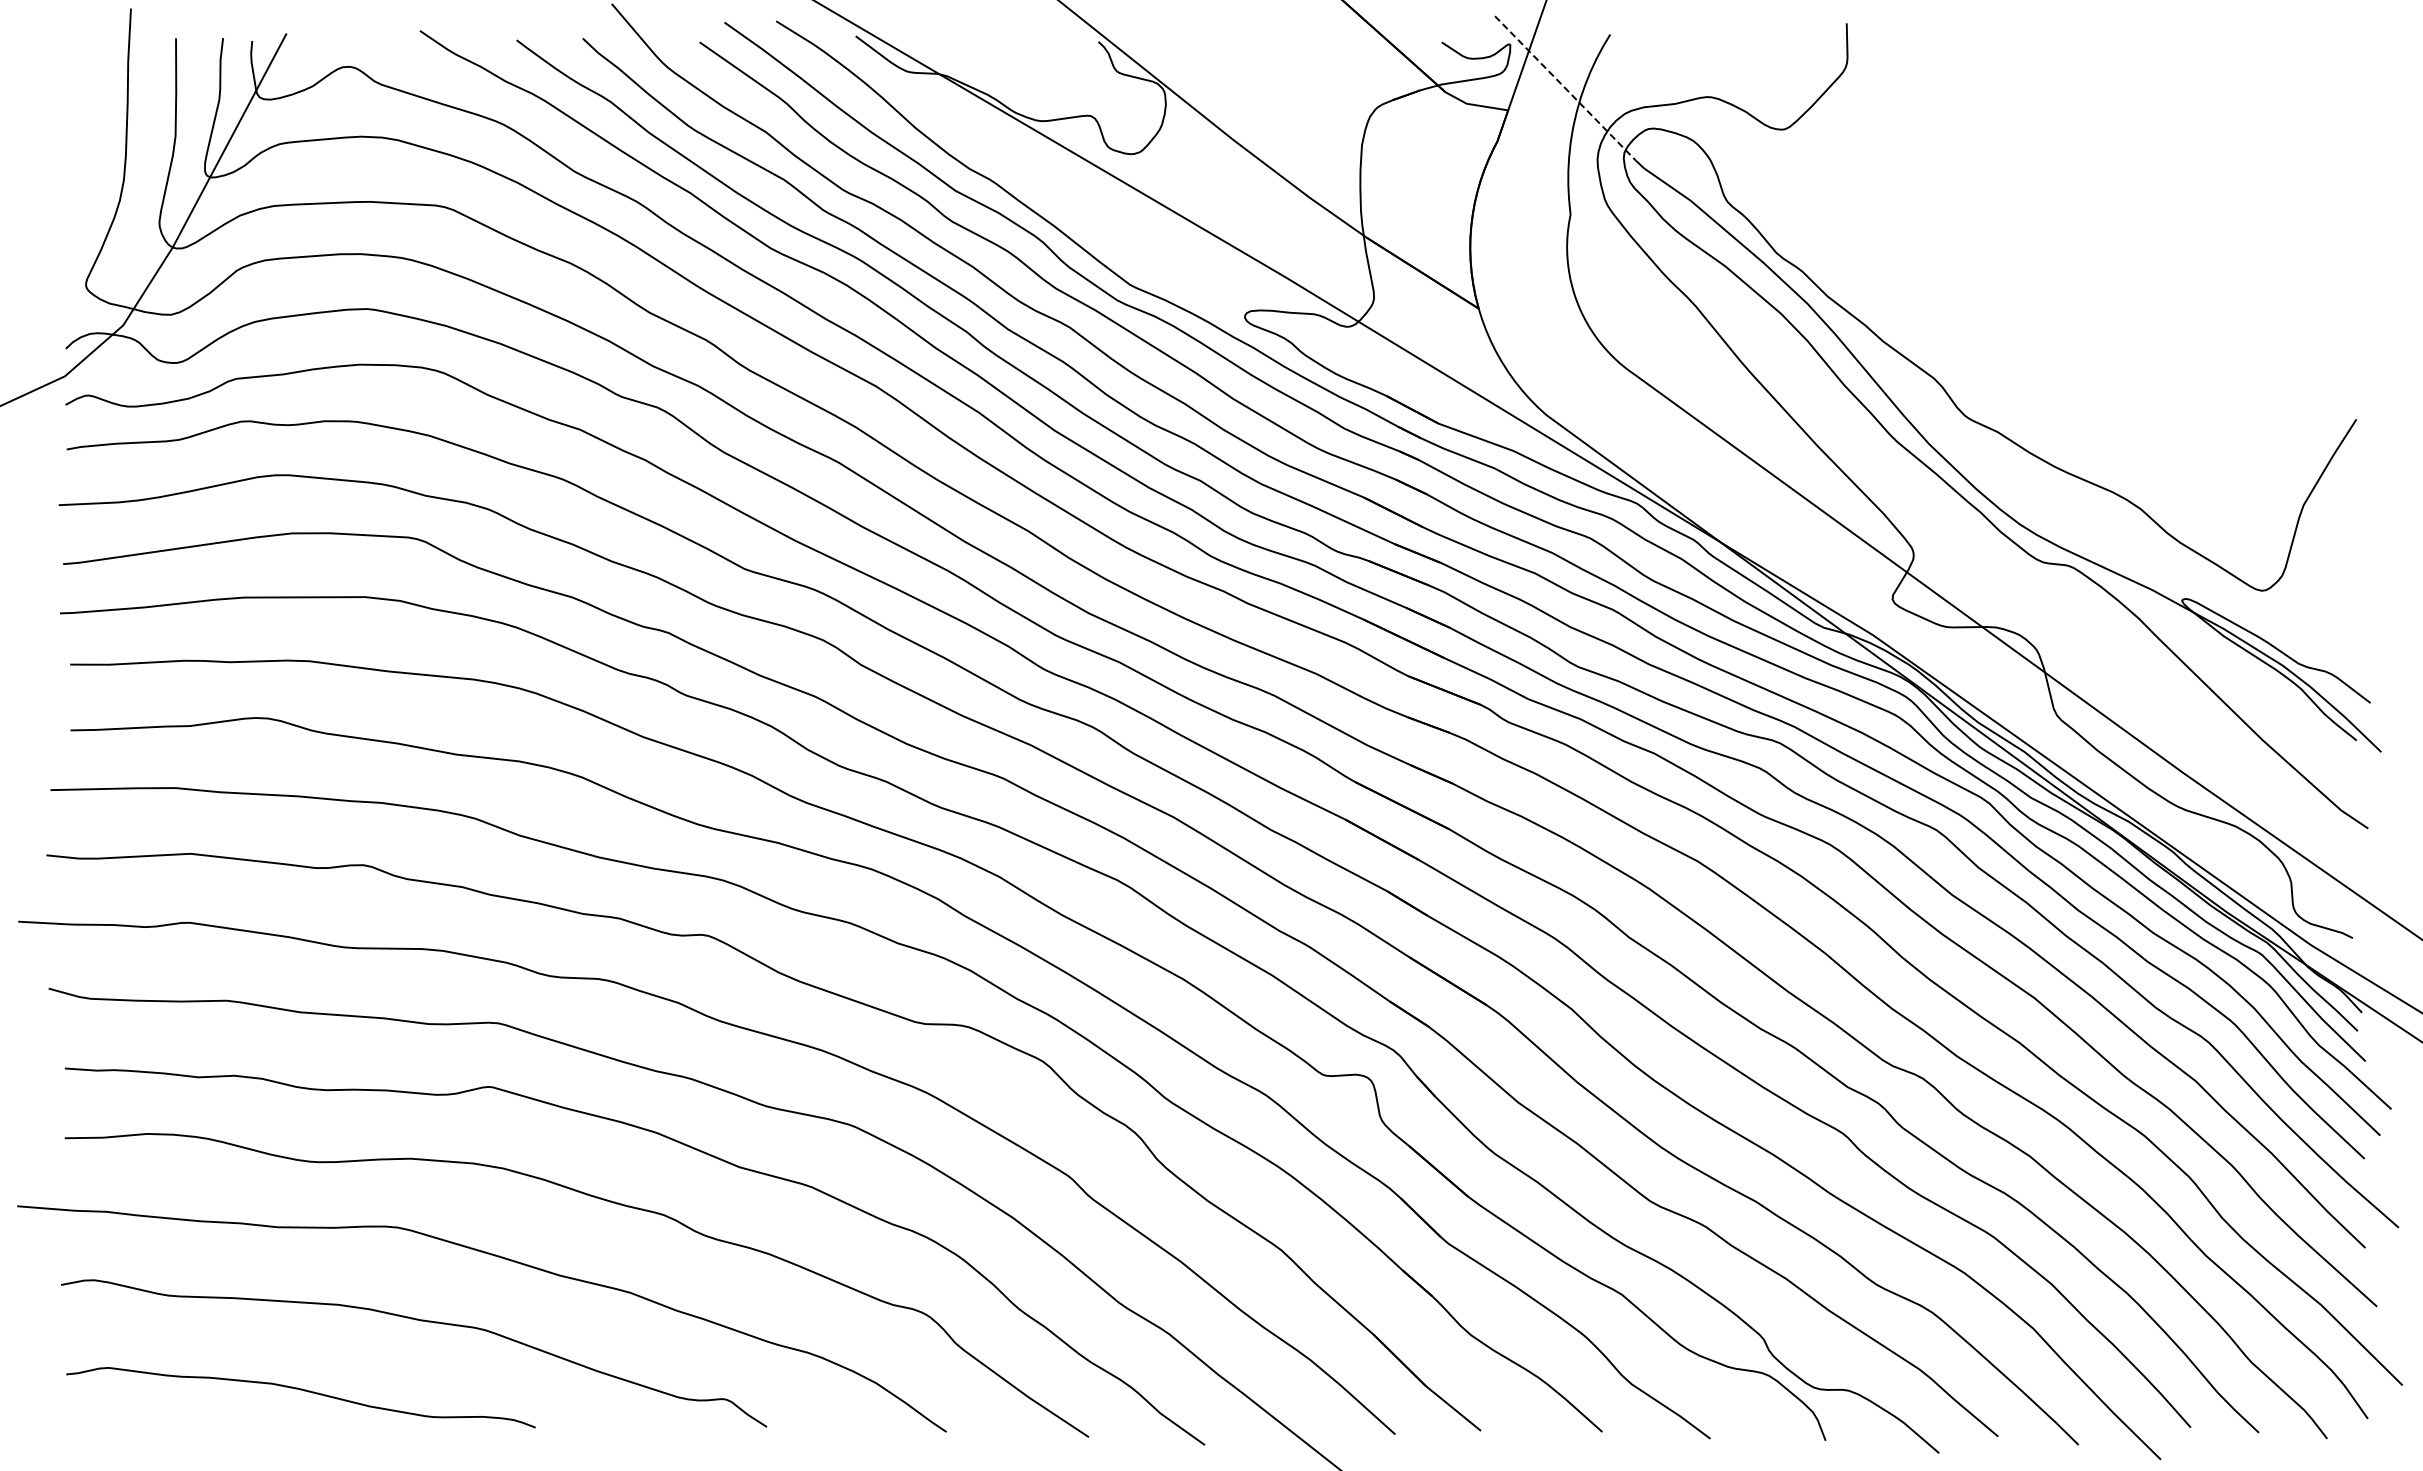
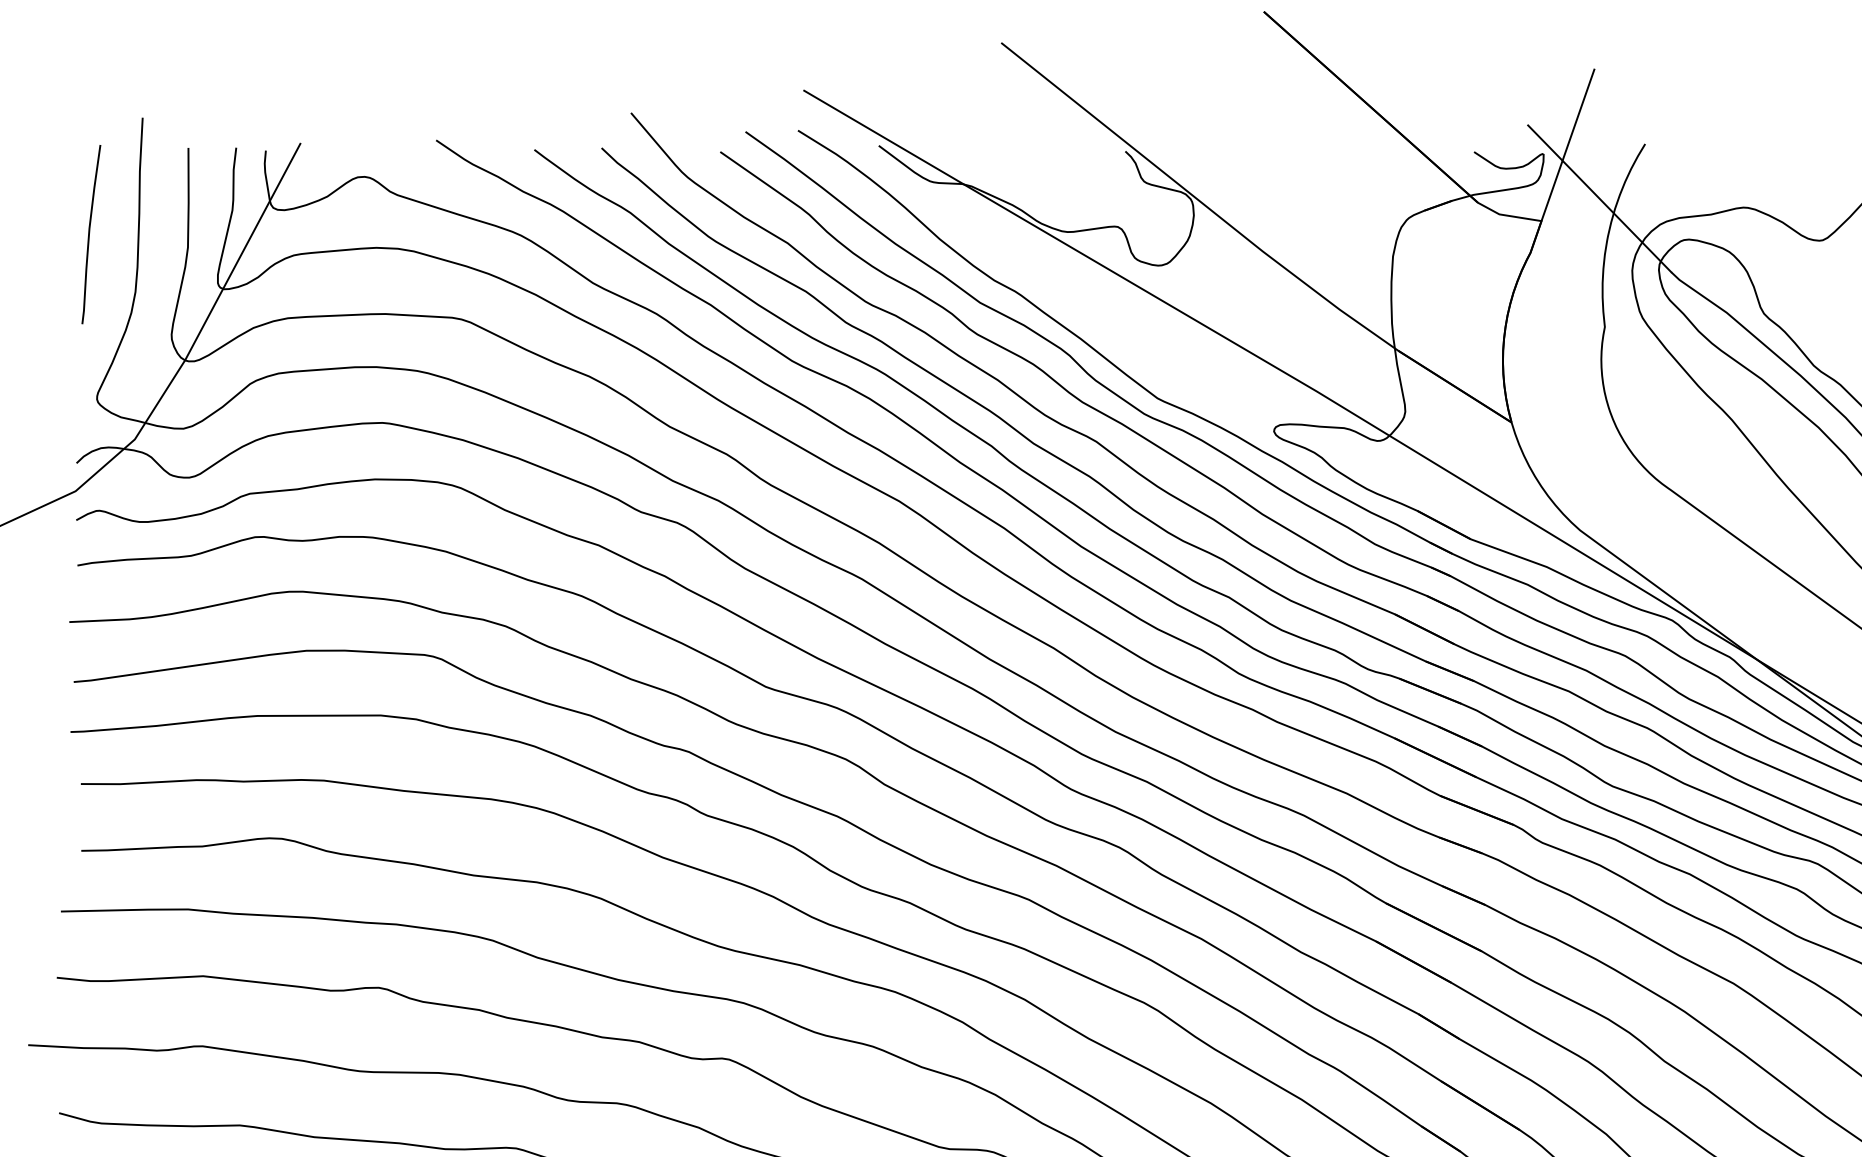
line: (1565, 88) -> (1599, 198), dashed -> solid
curve: (79, 123) -> (90, 234), added

